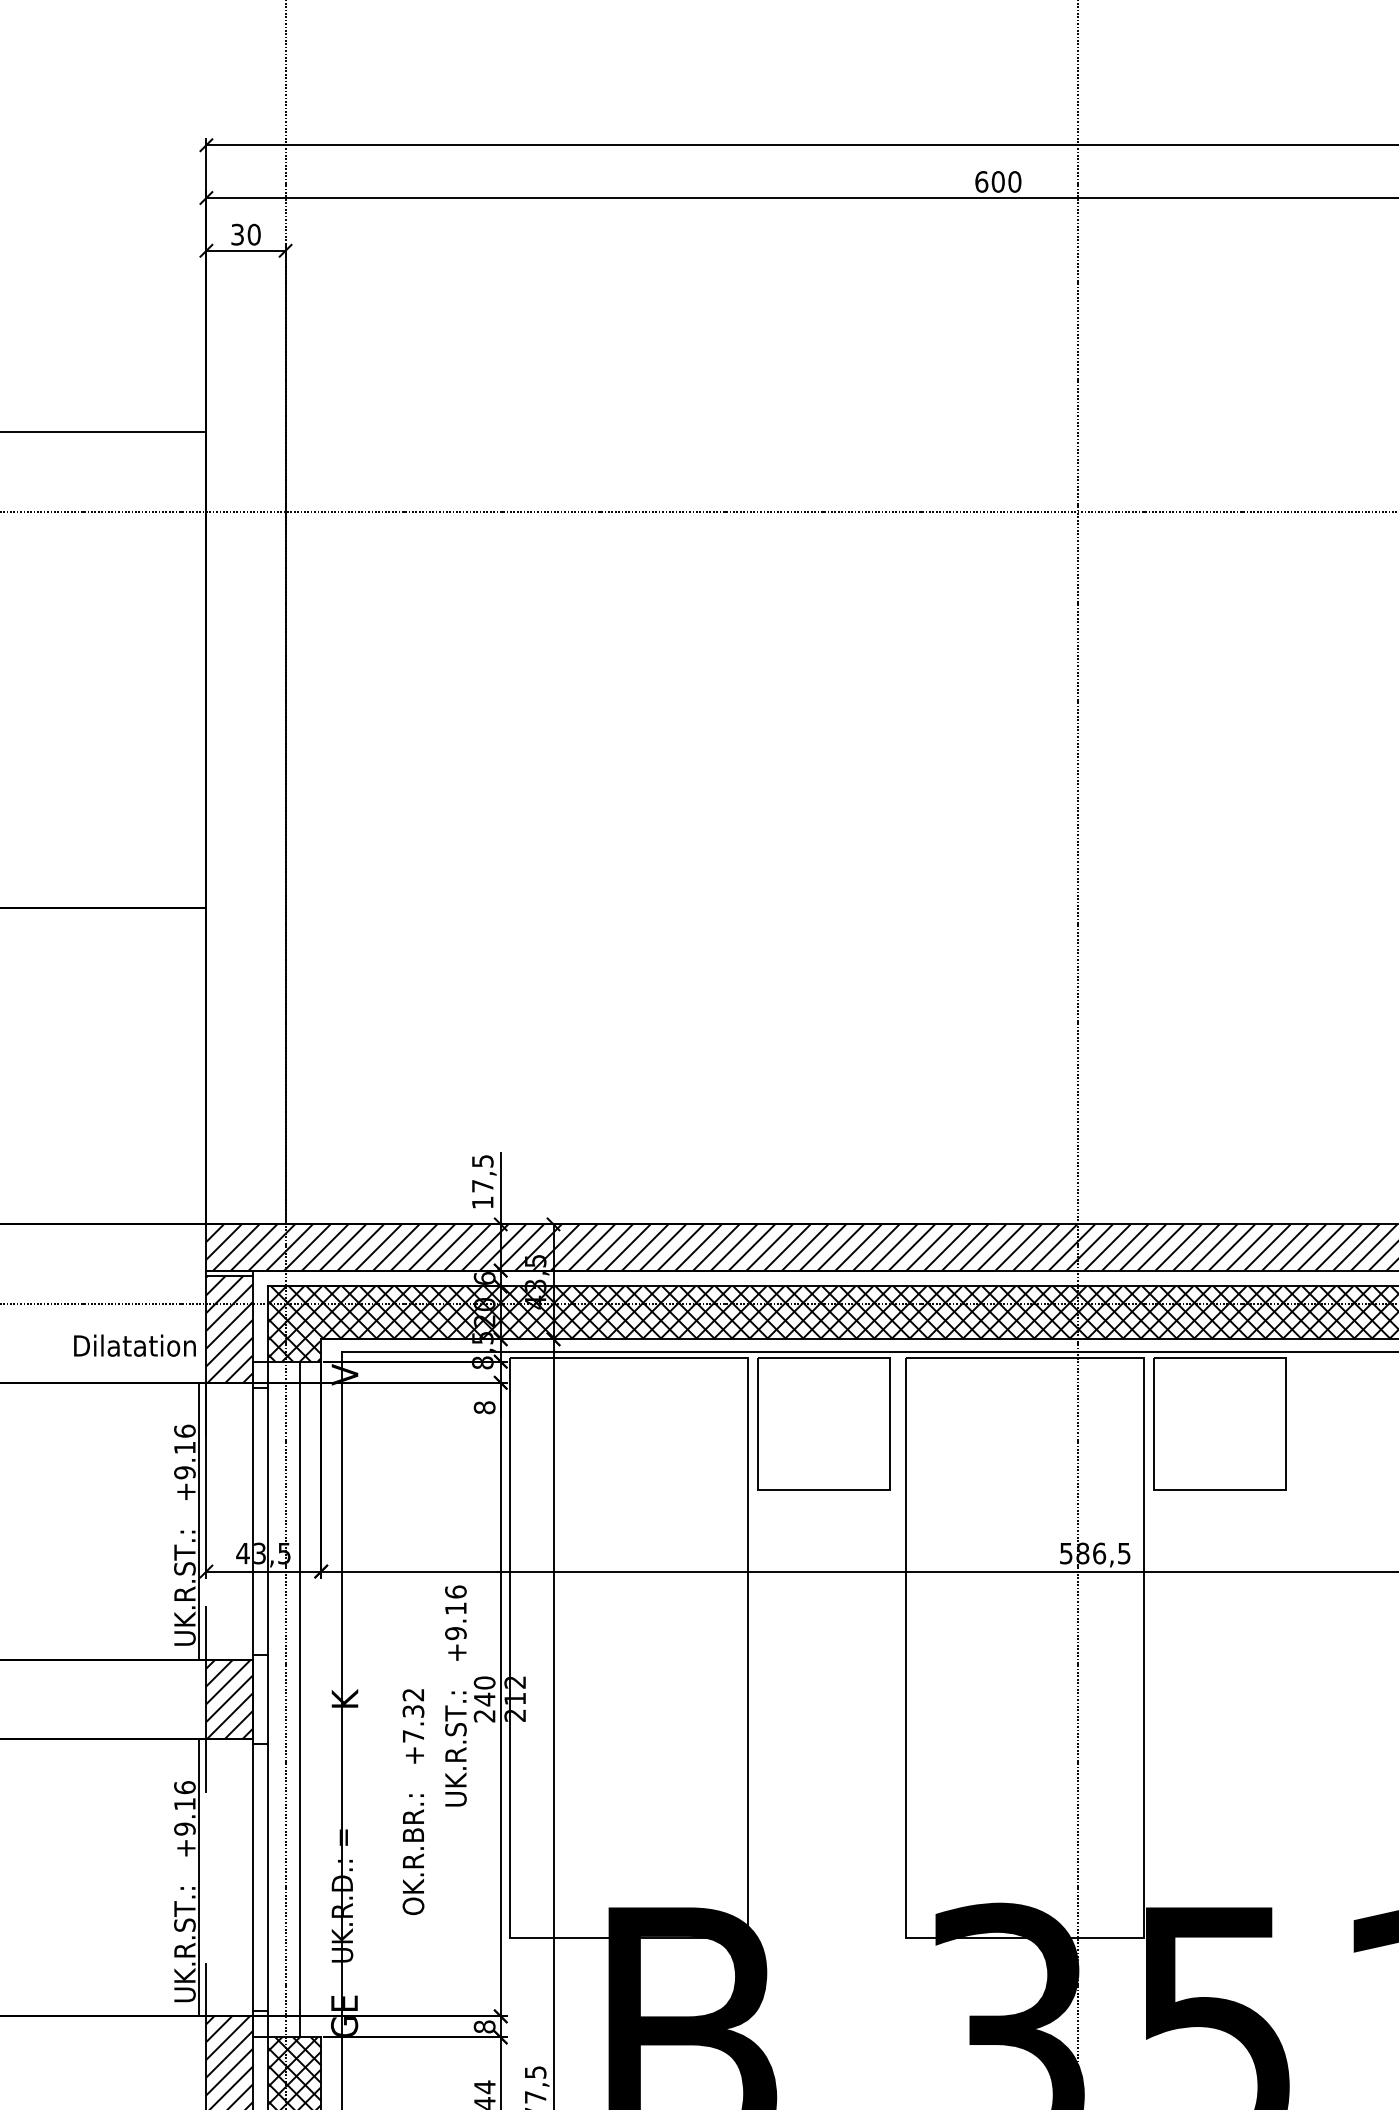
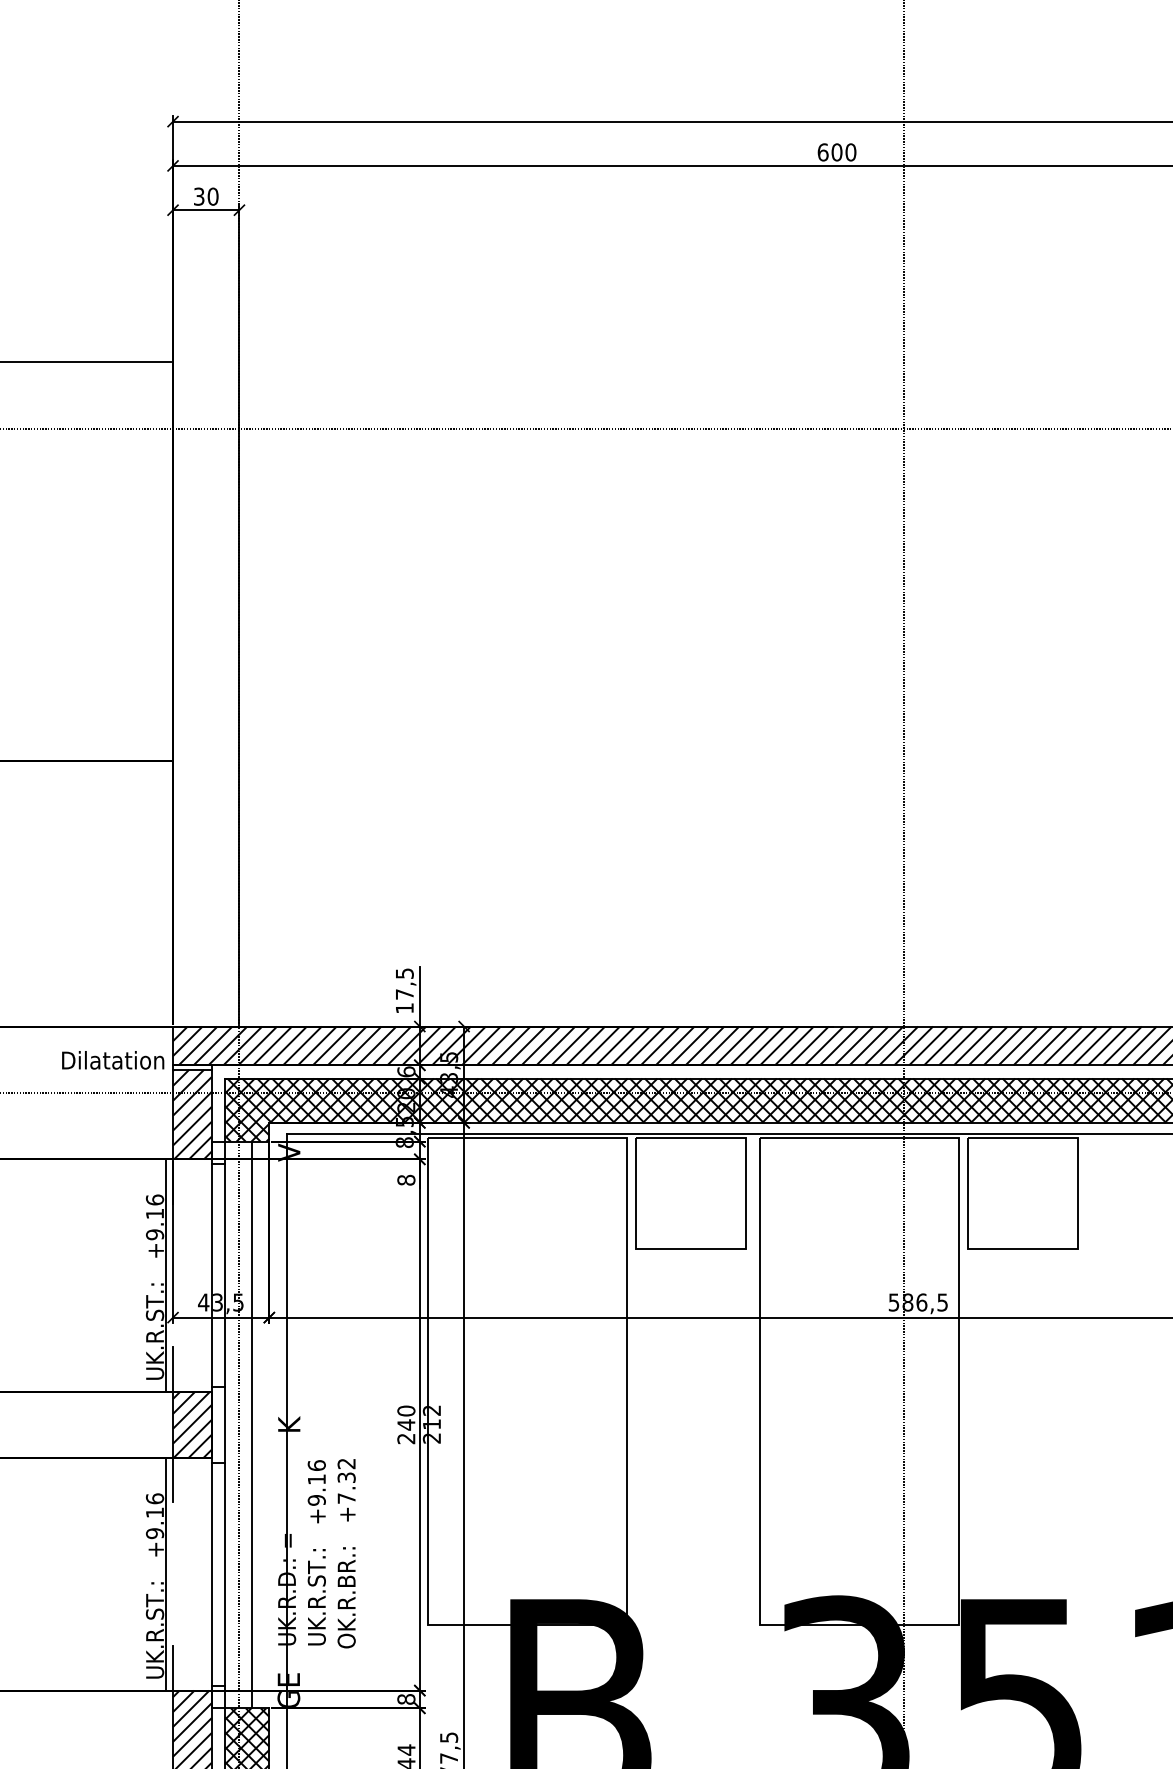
text: (134, 1345) -> (112, 1060), moved
text: (455, 1695) -> (316, 1552), moved
text: (413, 1802) -> (346, 1554), moved

